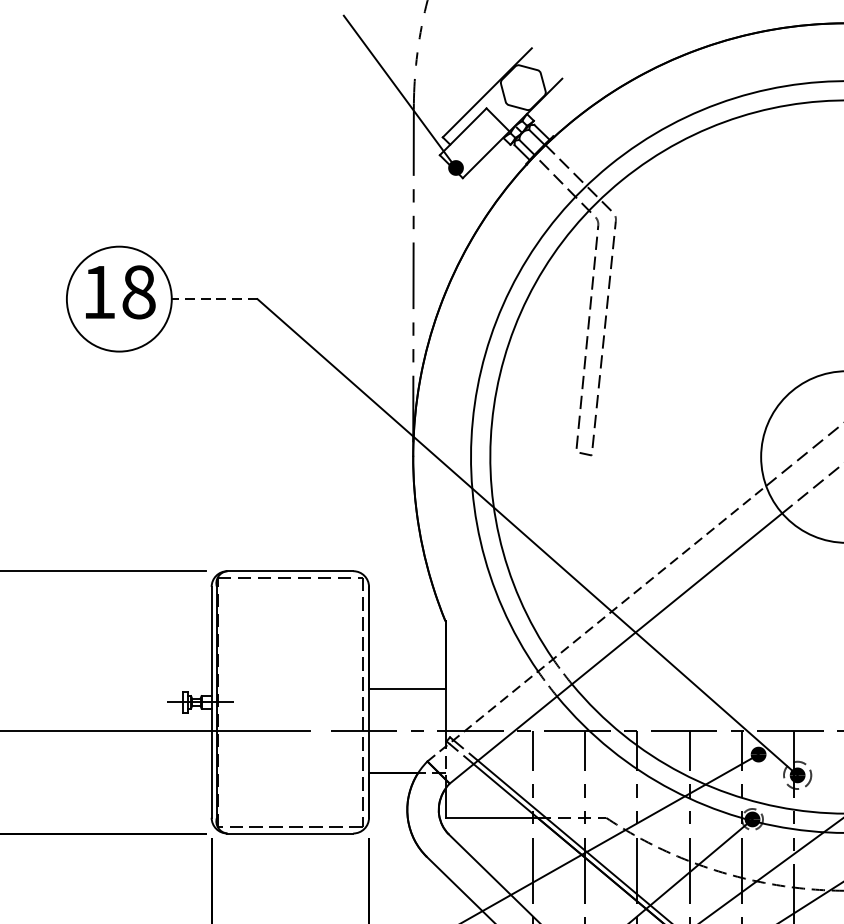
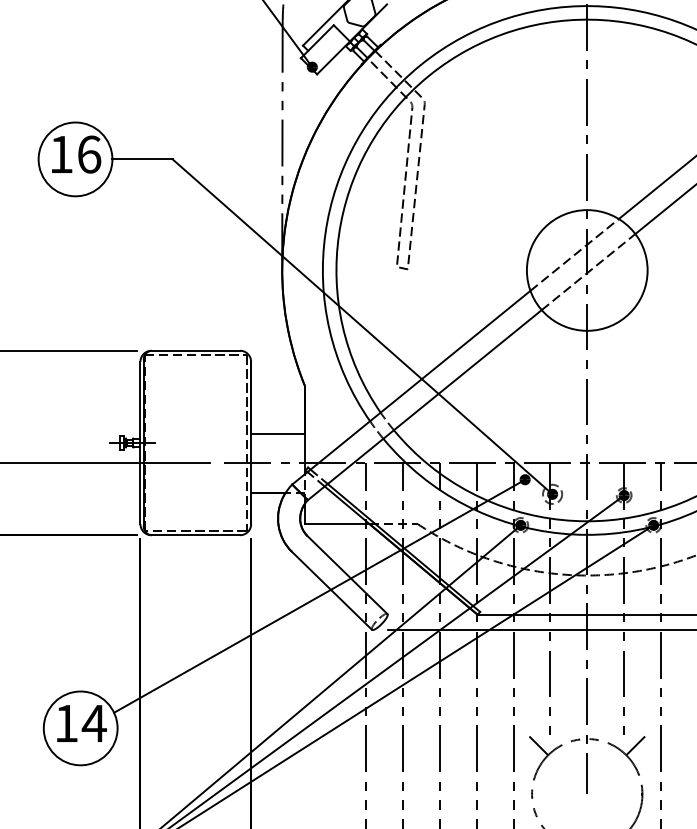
text: (139, 292) -> (89, 154), 18 -> 16
line: (214, 299) -> (142, 159), dashed -> solid
line: (597, 623) -> (411, 387), dashed -> solid

